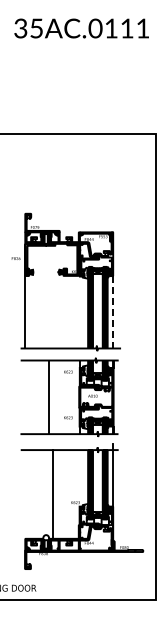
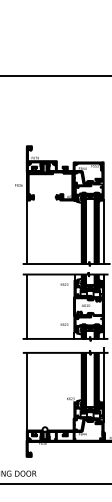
line: (113, 312) -> (103, 232), dashed -> solid
line: (49, 397) -> (26, 306), moved
line: (53, 493) -> (26, 390), moved

